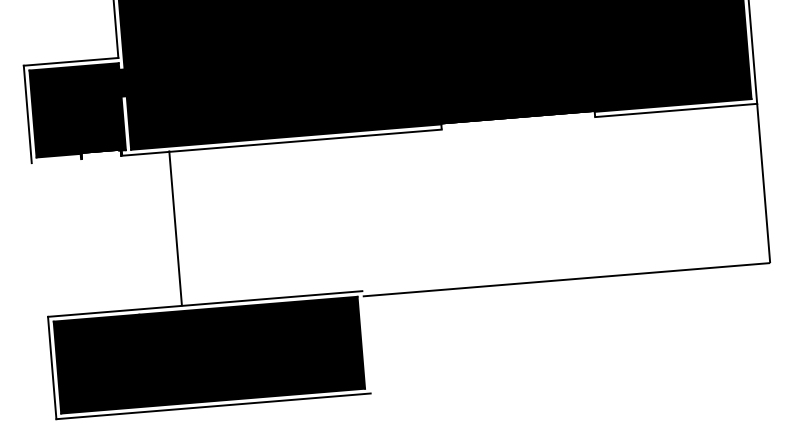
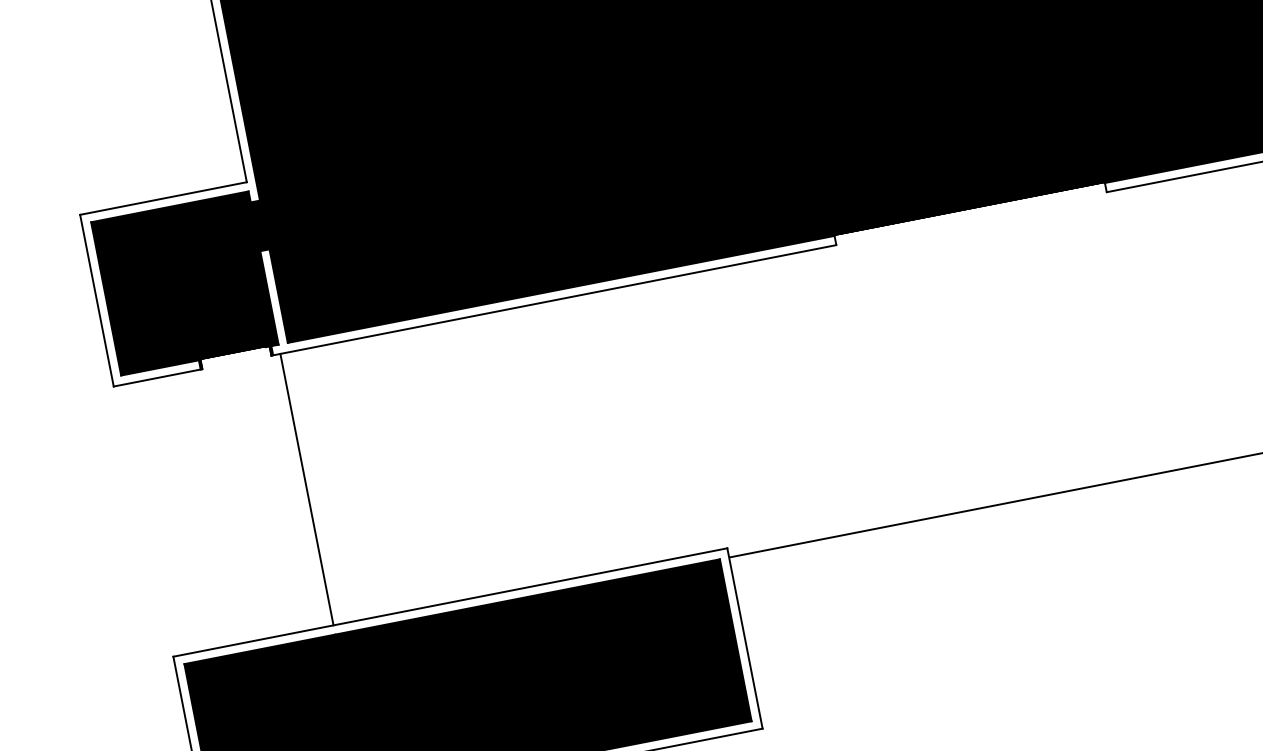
line: (56, 161) -> (157, 378), added
line: (175, 228) -> (306, 489), moved
line: (366, 342) -> (744, 638), added

